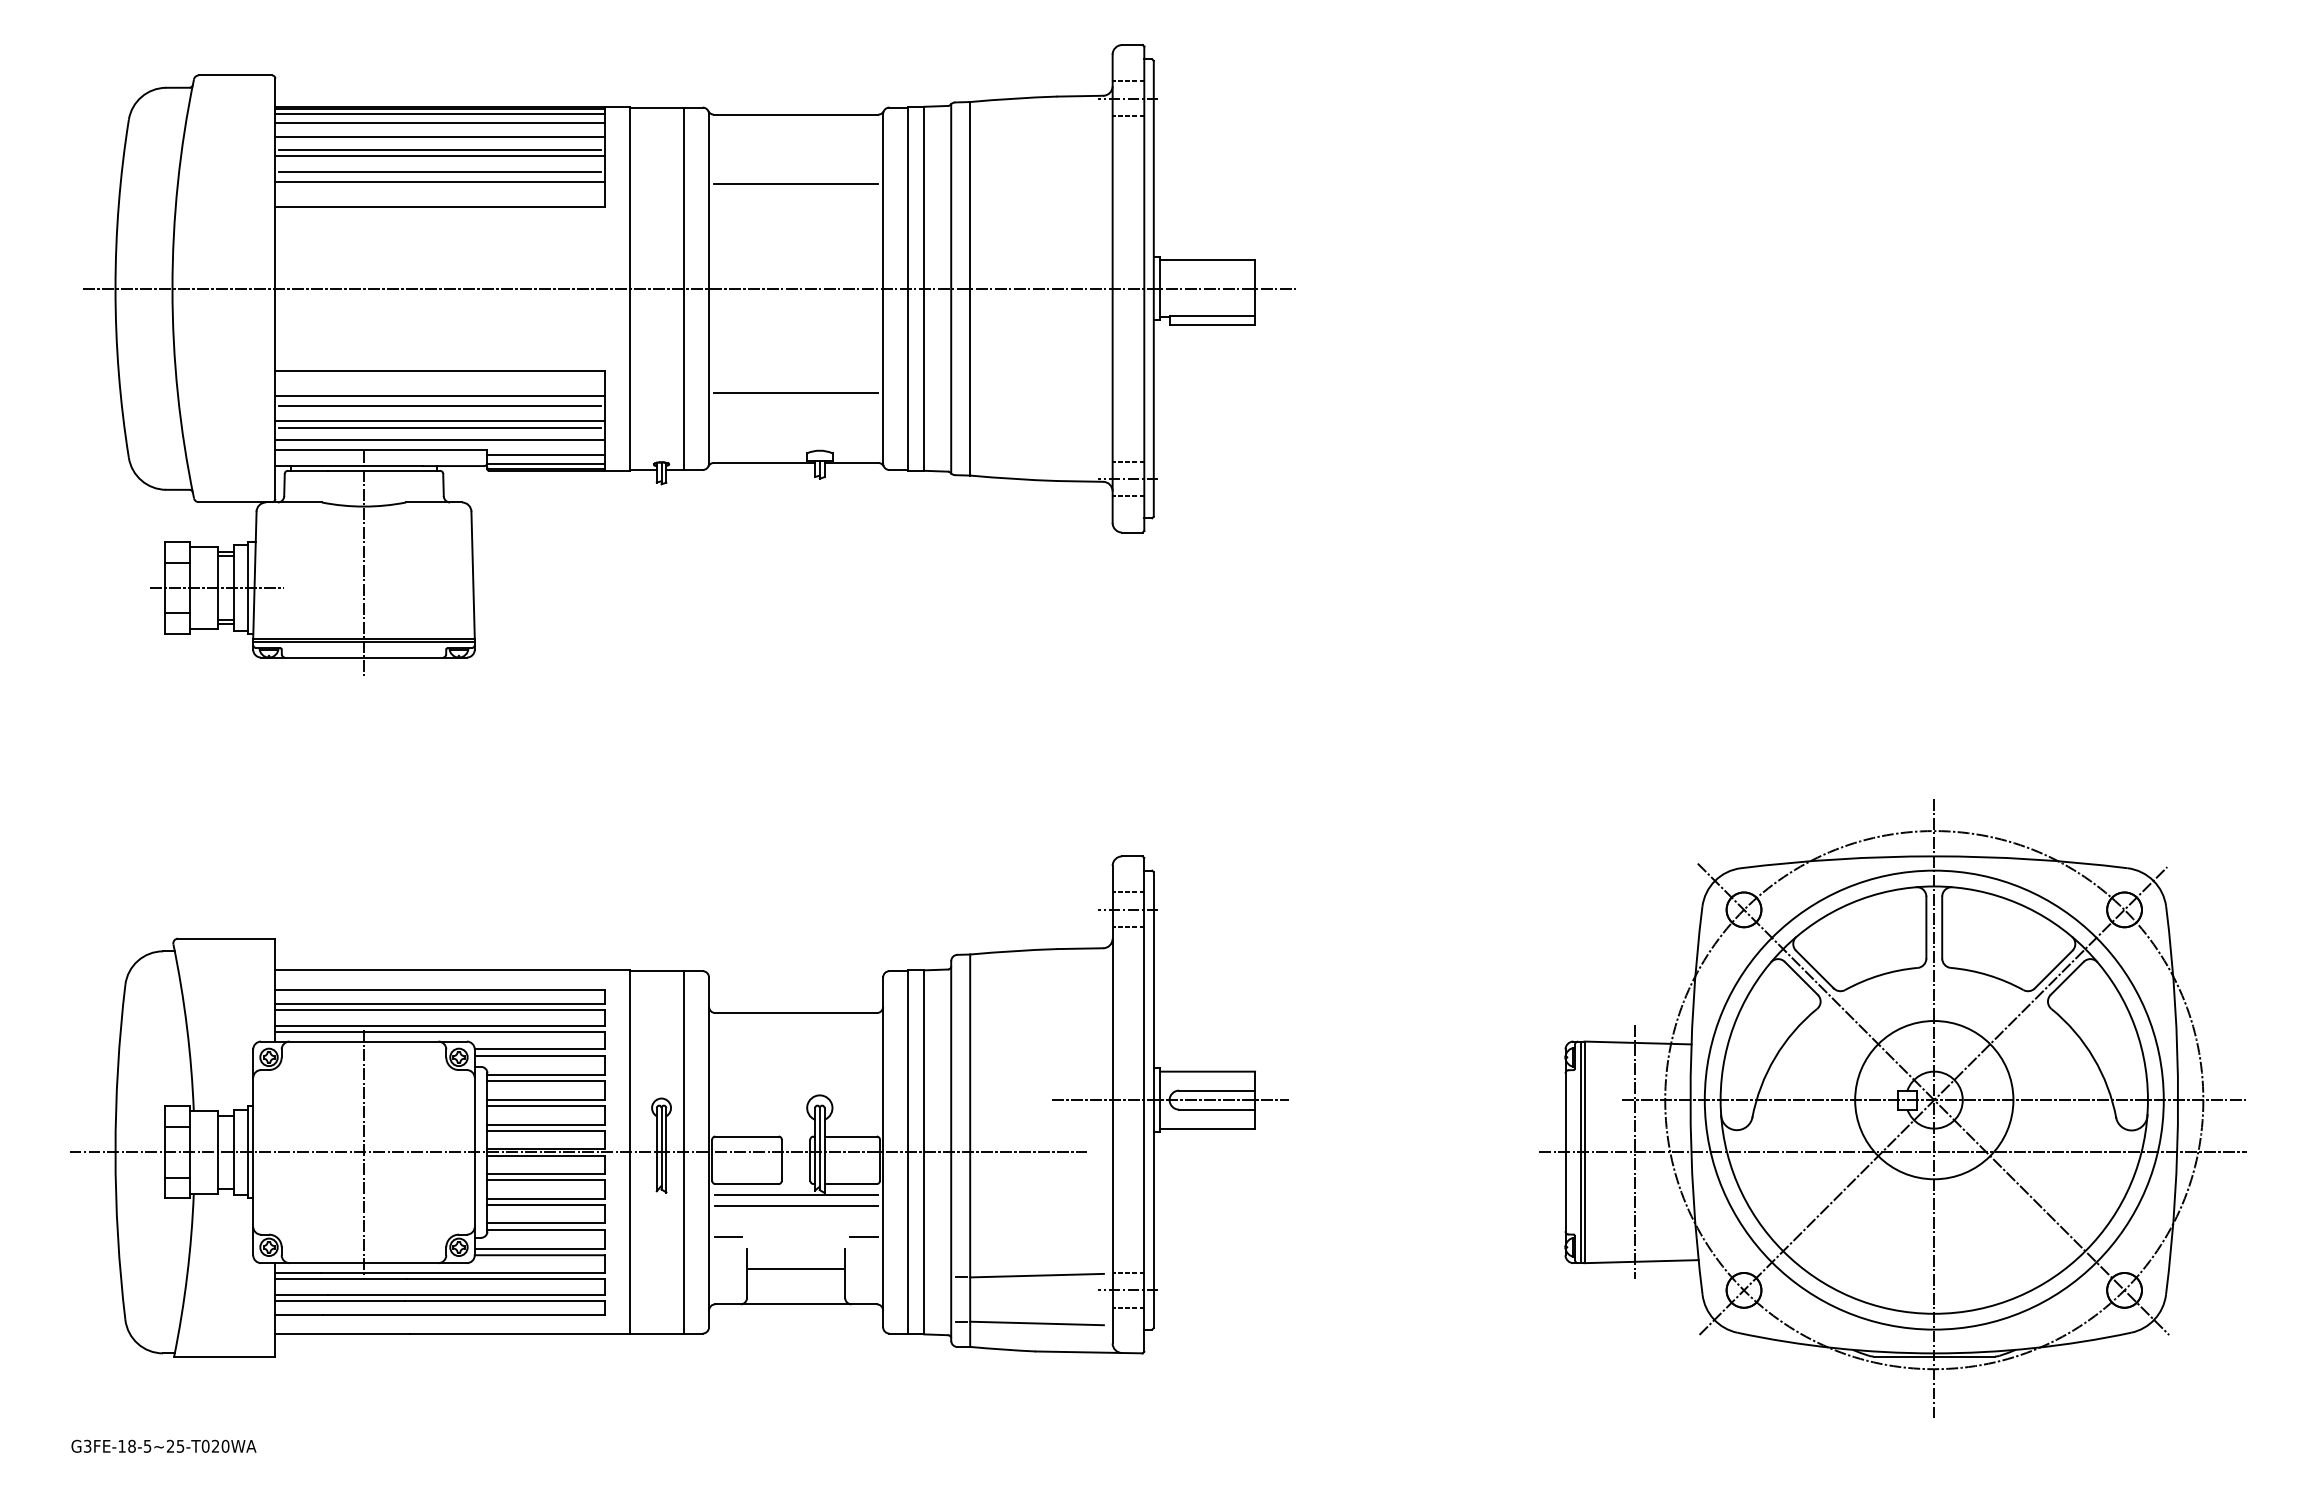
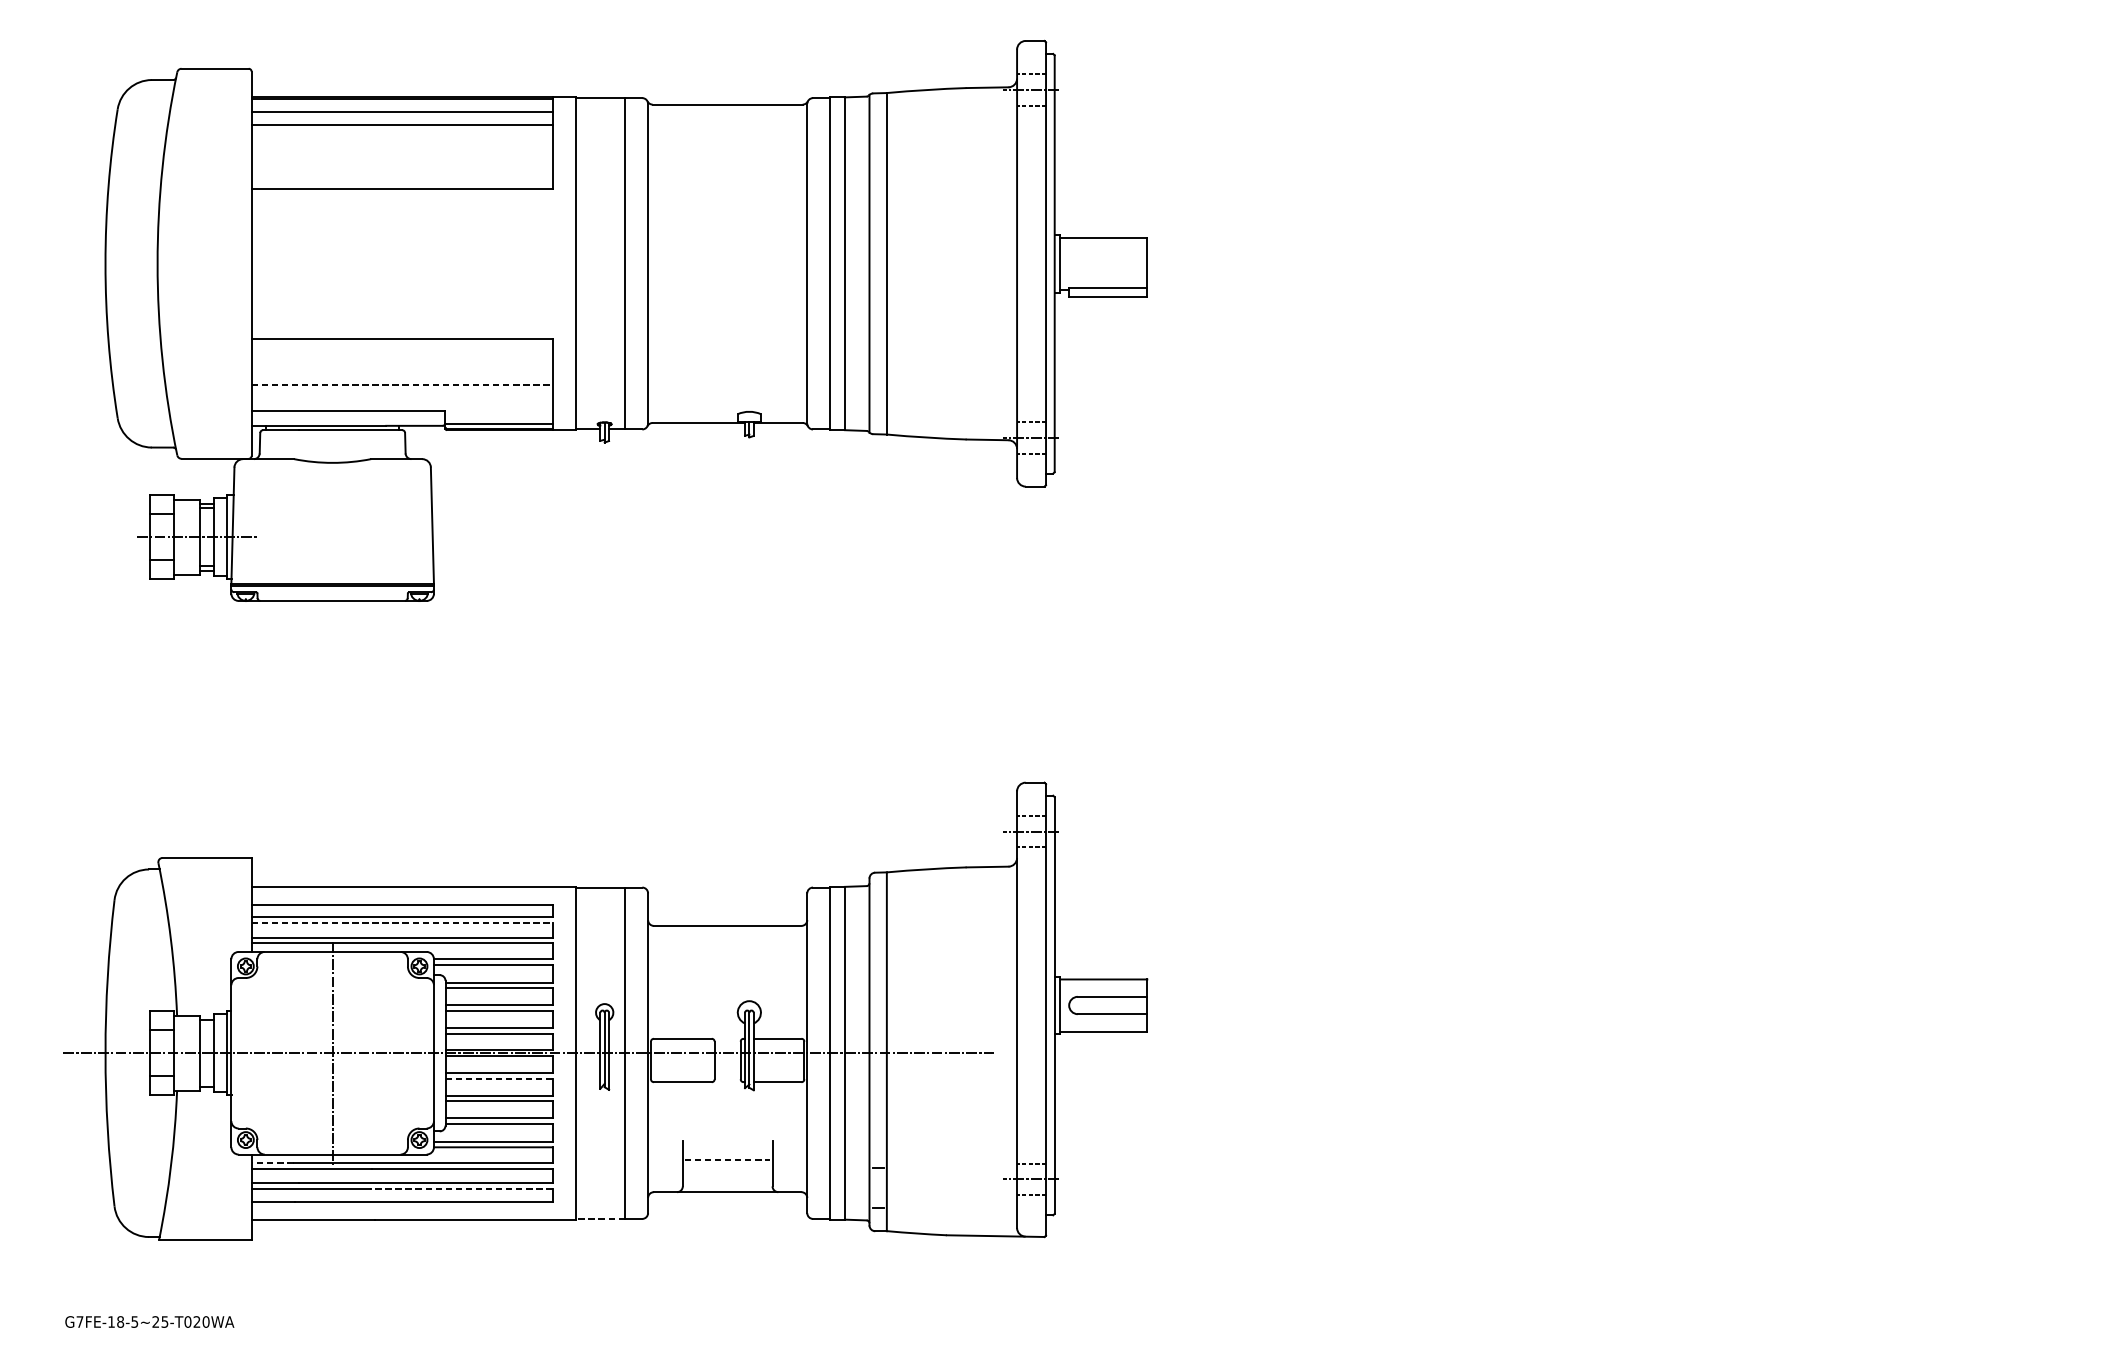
line: (439, 113) -> (401, 103), removed
line: (439, 149) -> (401, 136), removed
line: (439, 156) -> (401, 142), removed
line: (439, 171) -> (401, 156), removed
line: (439, 181) -> (401, 165), removed
line: (796, 184) -> (728, 168), removed
line: (689, 288) -> (630, 263), removed
line: (796, 393) -> (728, 359), removed
line: (439, 395) -> (401, 361), removed
line: (439, 406) -> (401, 371), removed
line: (439, 421) -> (401, 385), solid -> dashed
line: (439, 427) -> (401, 390), removed
line: (439, 440) -> (401, 402), removed
line: (545, 454) -> (498, 415), removed
line: (364, 562) -> (333, 514), removed
line: (439, 1009) -> (401, 922), solid -> dashed
line: (1170, 1100) -> (1069, 1005), removed
part: (1892, 1108) -> (1730, 1013), removed
line: (546, 1180) -> (499, 1078), solid -> dashed
line: (796, 1195) -> (728, 1092), removed
line: (796, 1206) -> (728, 1102), removed
line: (728, 1236) -> (665, 1130), removed
line: (863, 1236) -> (789, 1130), removed
line: (795, 1269) -> (727, 1160), solid -> dashed
line: (298, 1272) -> (272, 1163), solid -> dashed
line: (1036, 1275) -> (947, 1165), removed
line: (504, 1301) -> (461, 1189), solid -> dashed
line: (1036, 1323) -> (947, 1209), removed
line: (656, 1333) -> (600, 1218), solid -> dashed
text: (87, 1445) -> (79, 1321), G3FE-18-5~25-T020WA -> G7FE-18-5~25-T020WA

